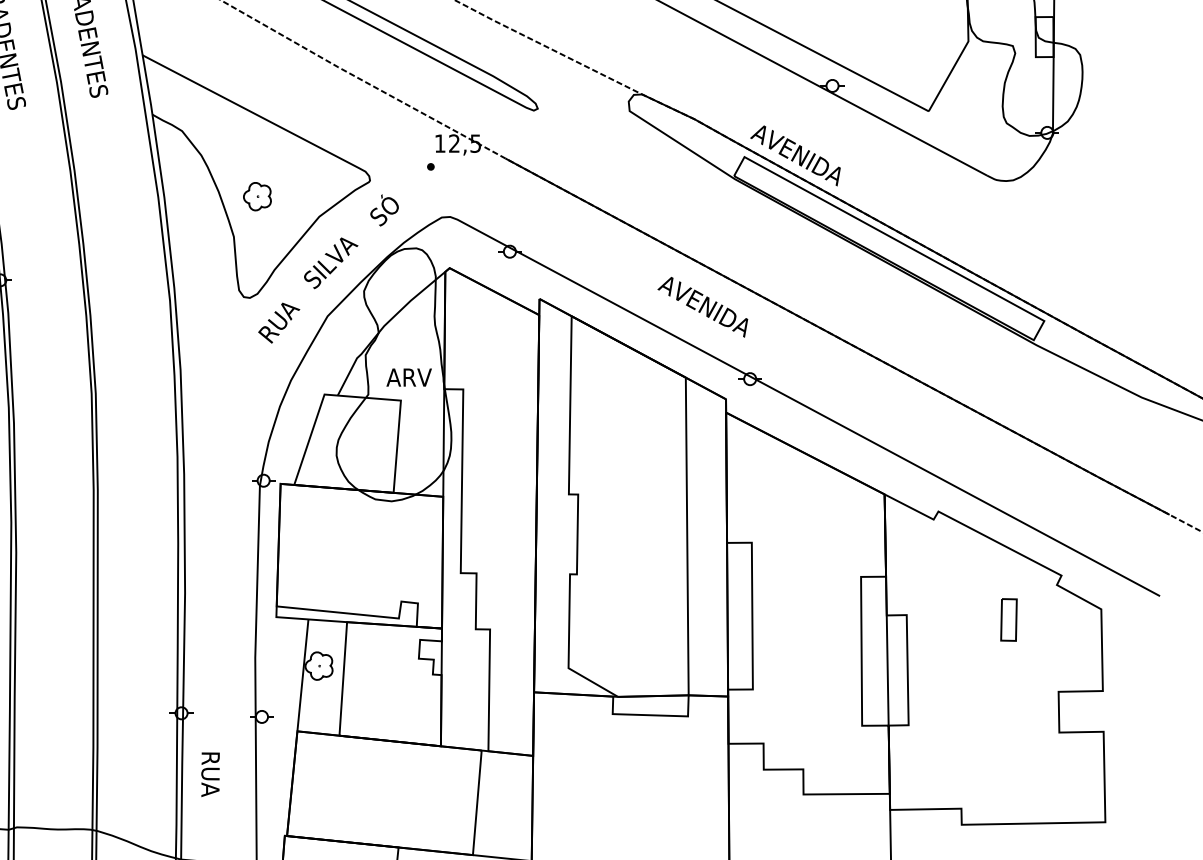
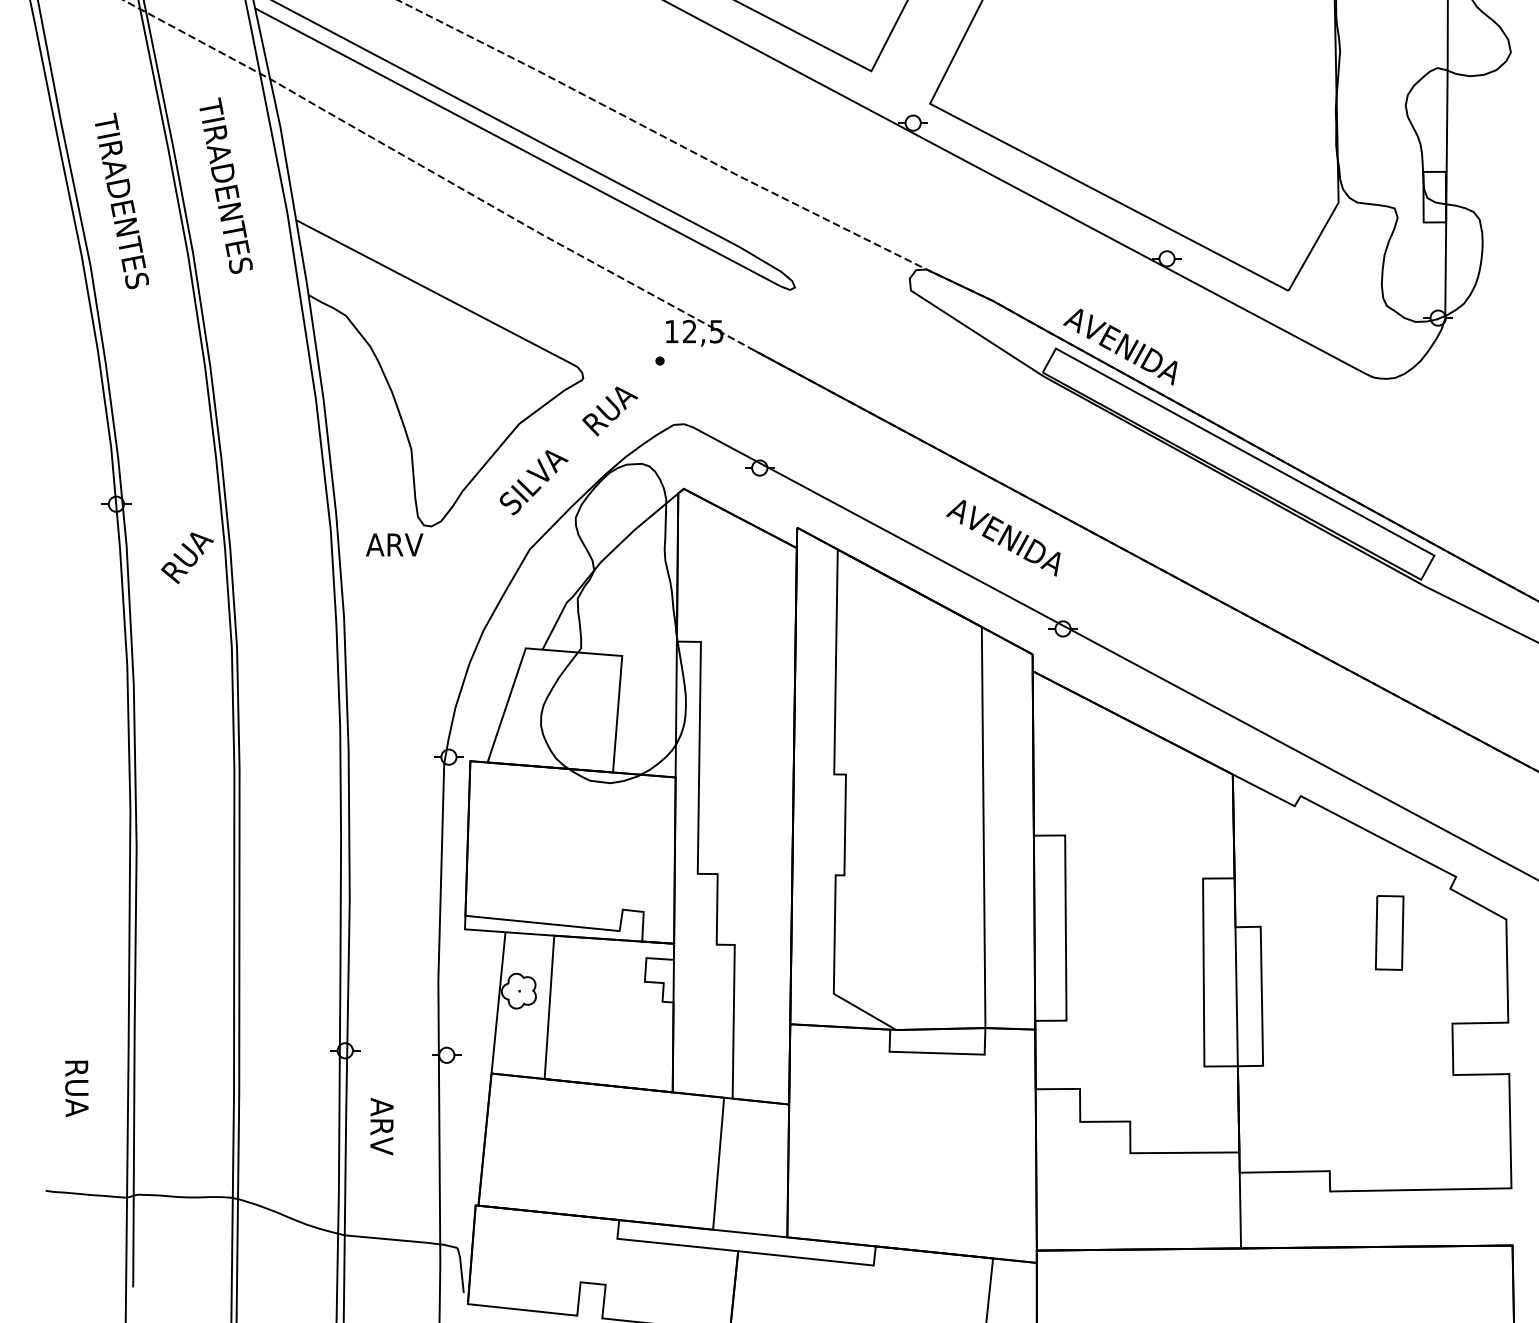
part: (257, 196) -> (441, 398), removed
text: (391, 206) -> (610, 411), SÓ -> RUA
text: (279, 323) -> (187, 558), moved
text: (409, 377) -> (394, 544), moved
part: (1008, 619) -> (1389, 932), size x1.4
text: (210, 773) -> (381, 1126), RUA -> ARV

